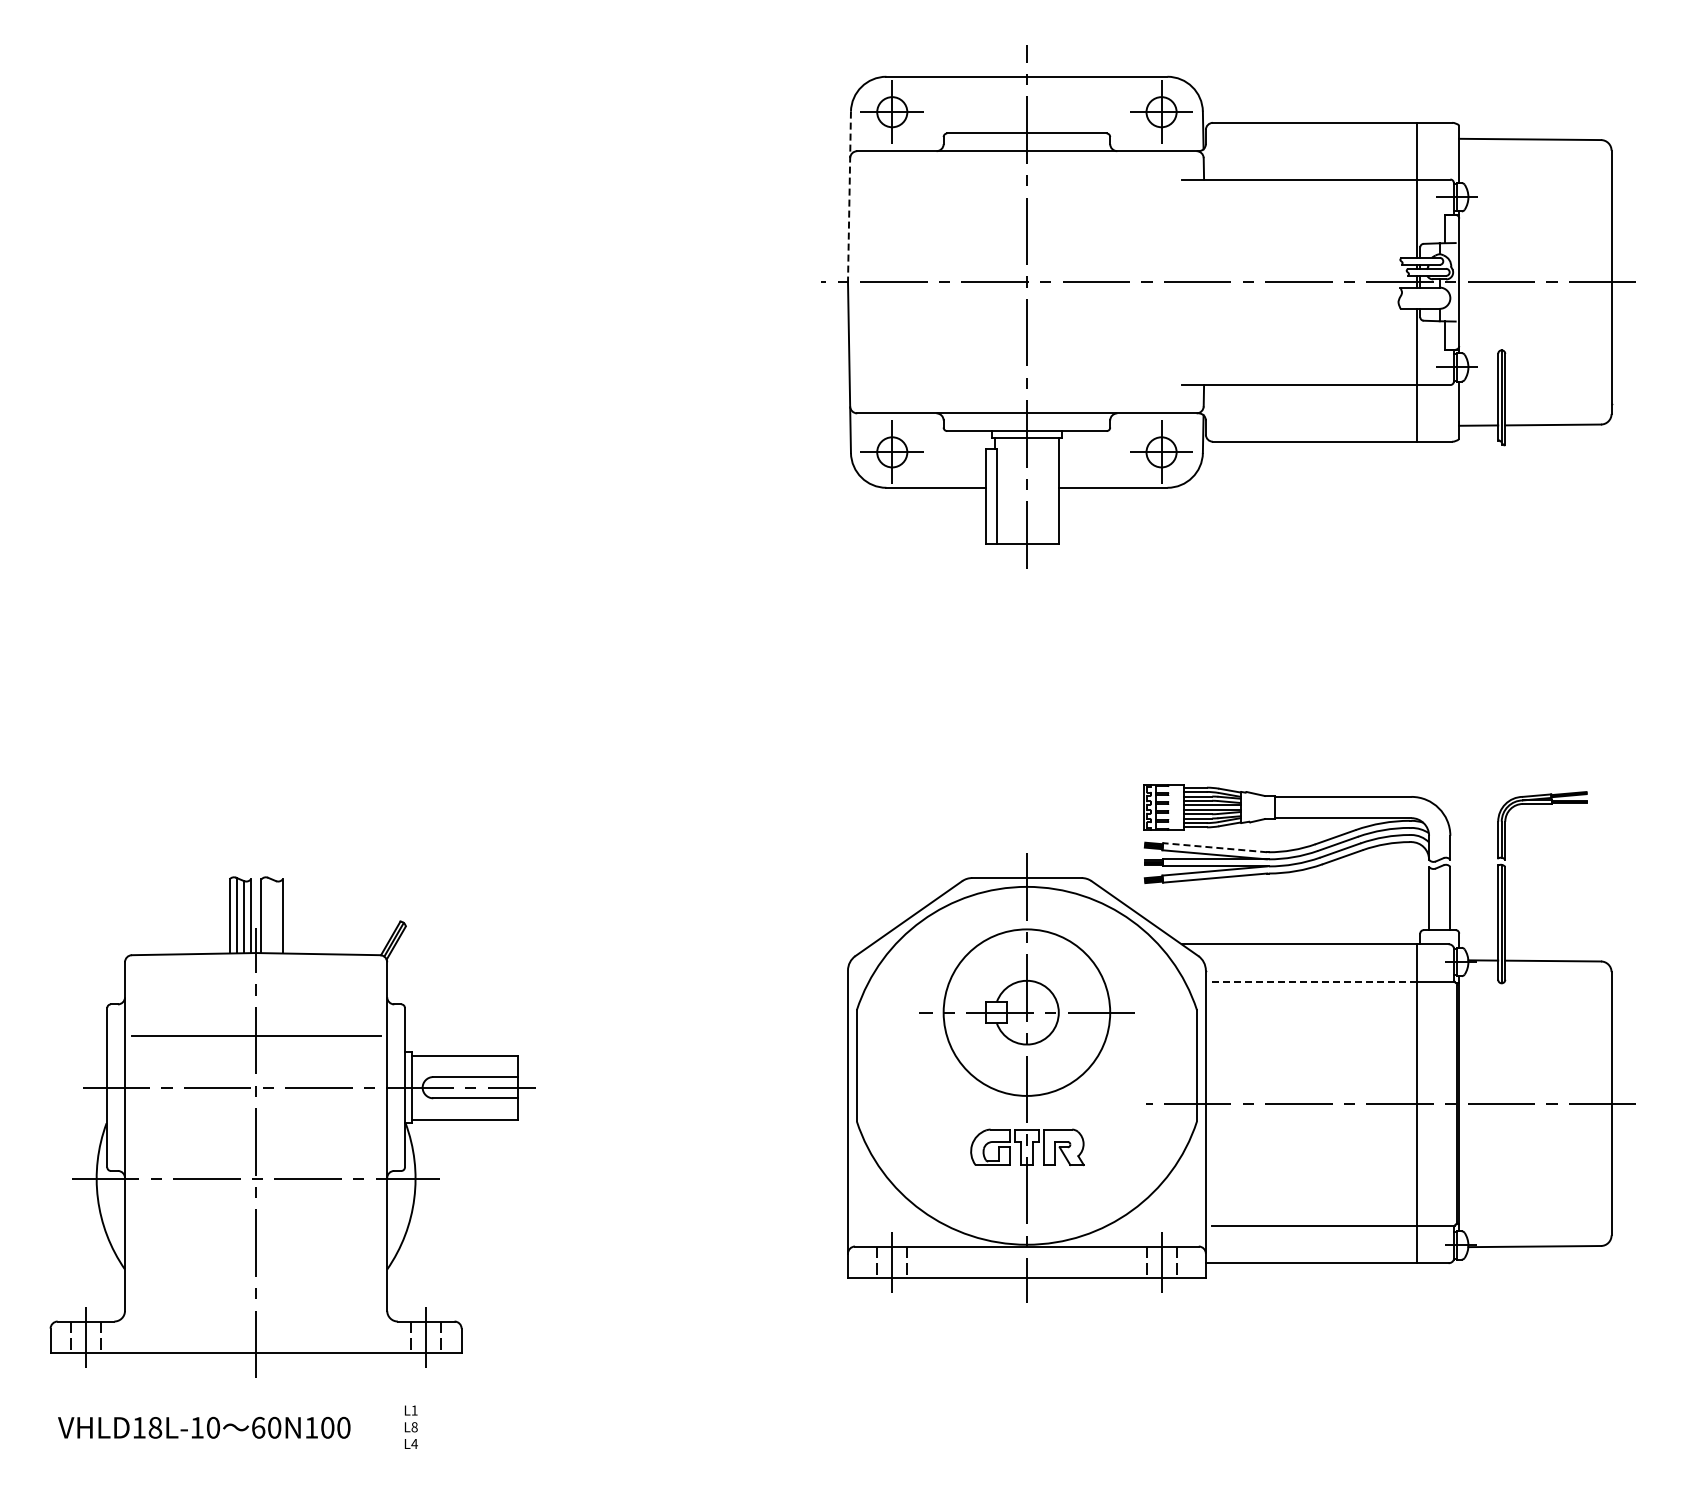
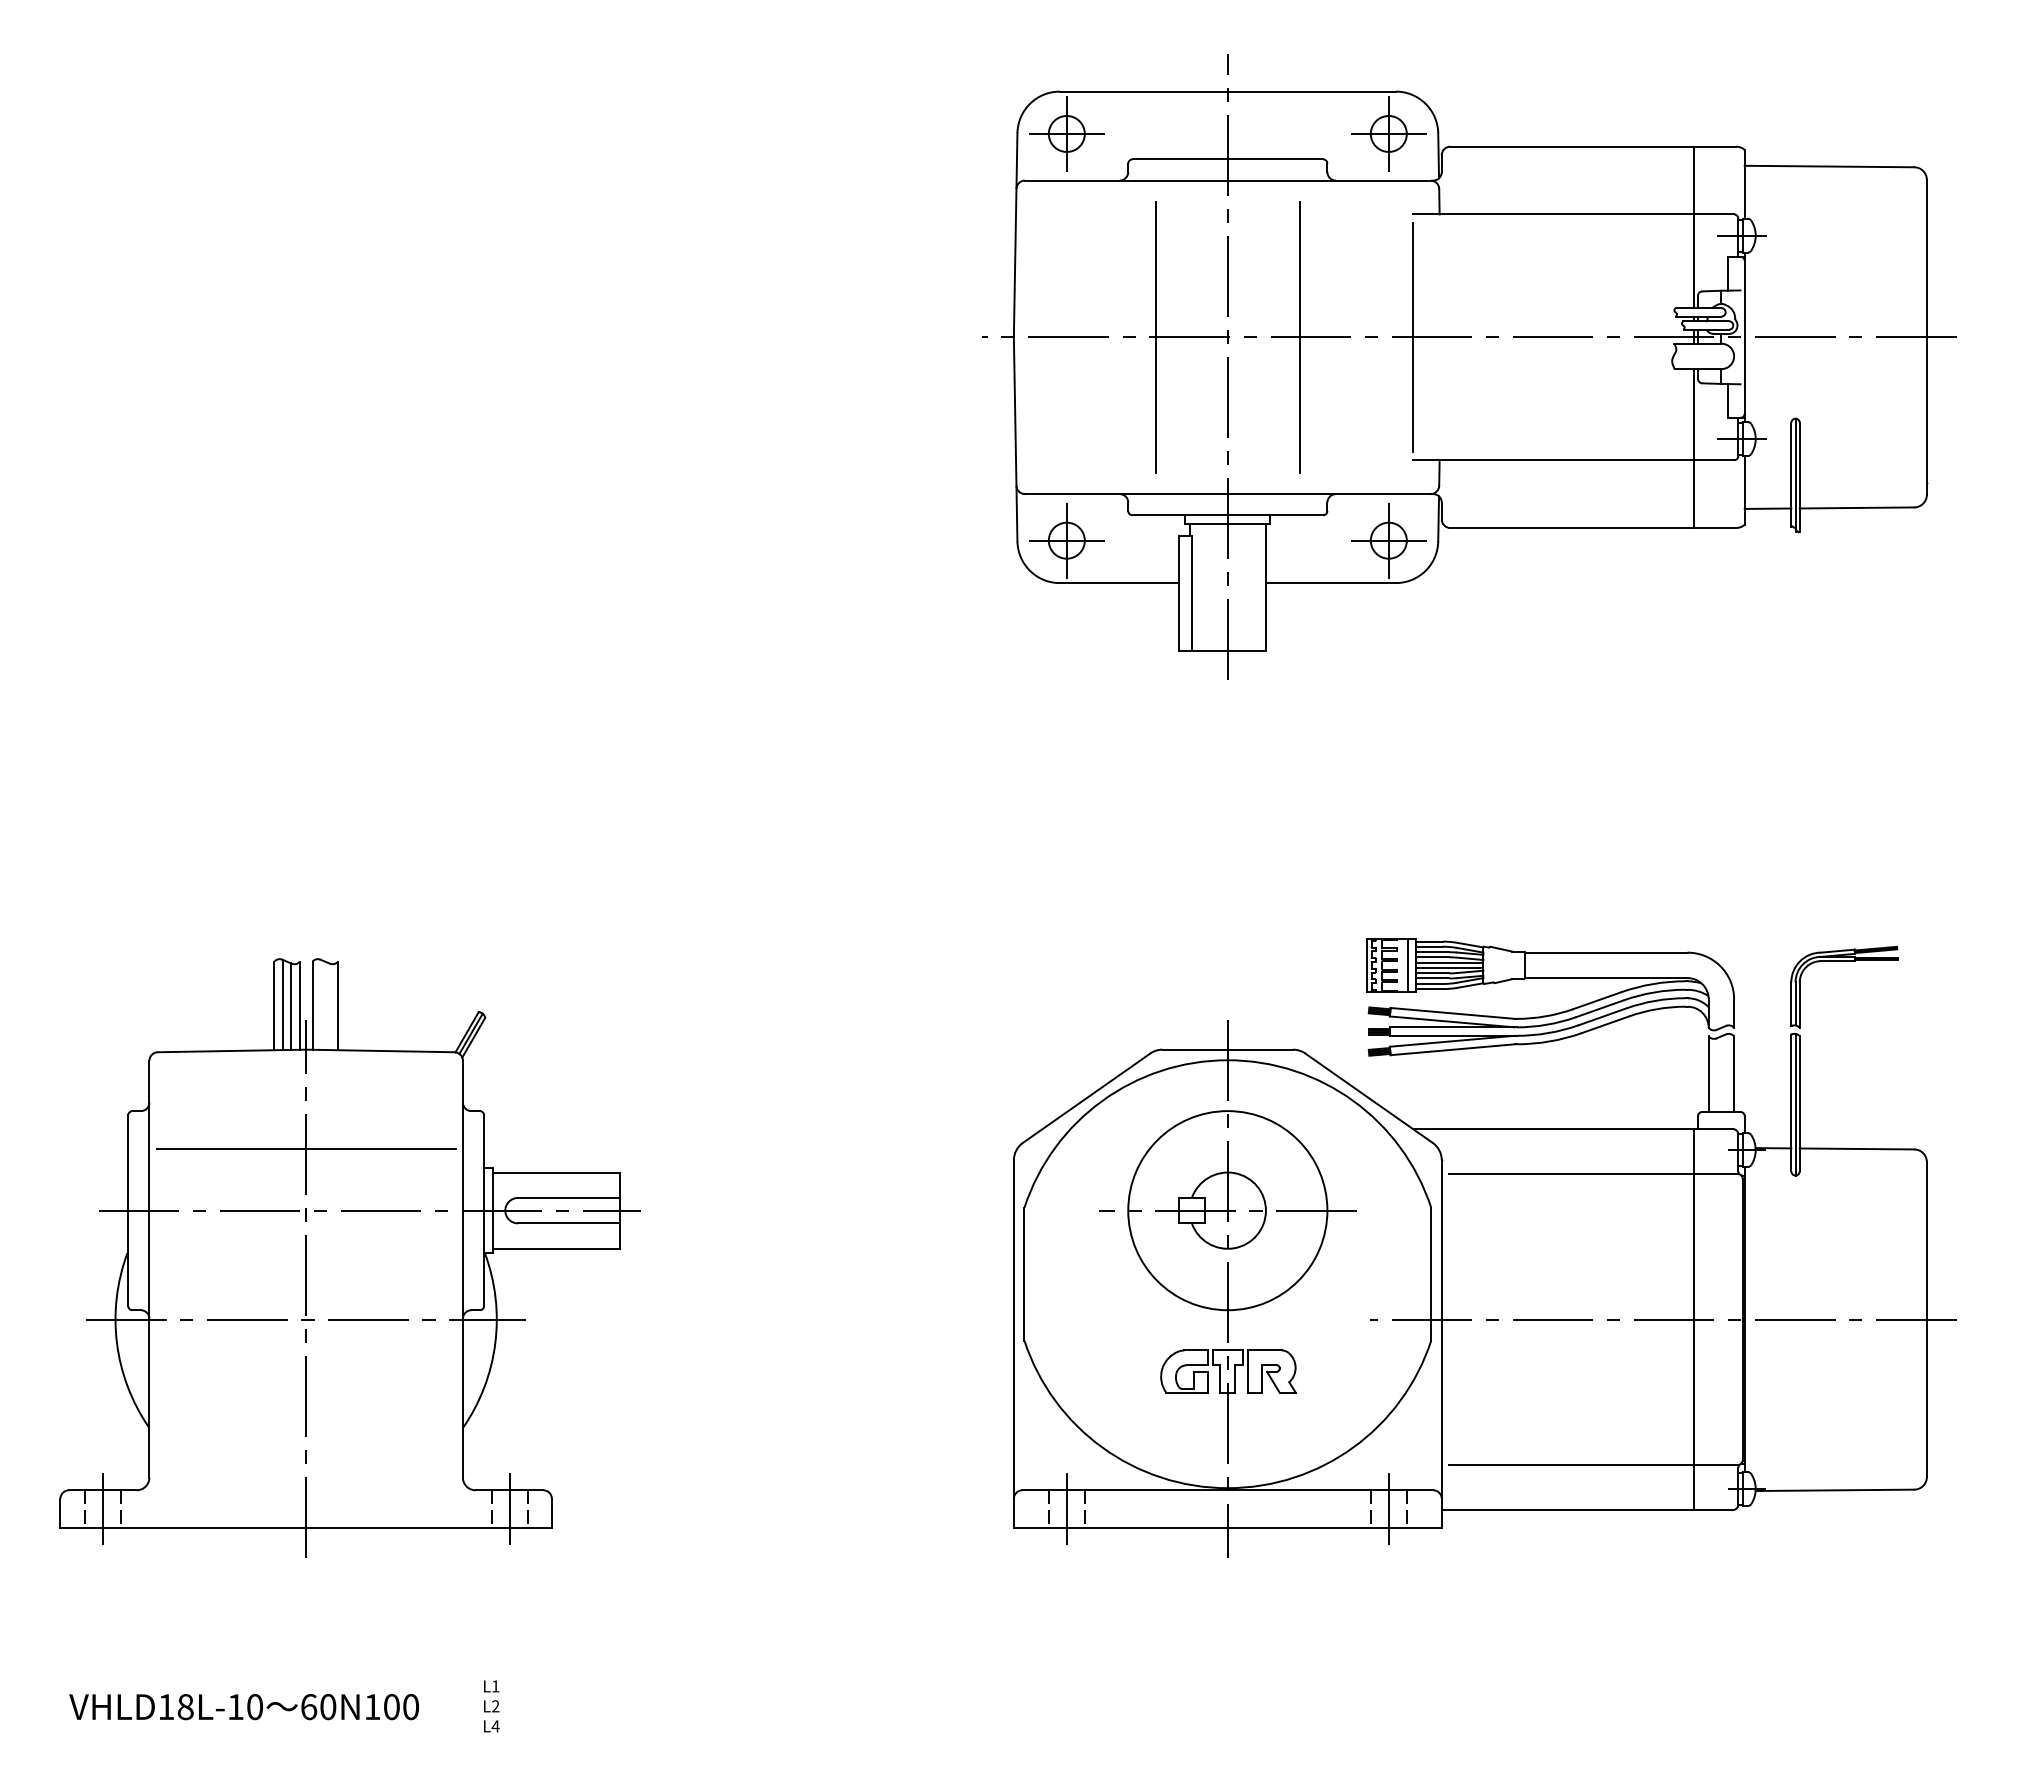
line: (849, 197) -> (1015, 235), dashed -> solid
line: (966, 281) -> (1155, 336), added
line: (1087, 281) -> (1300, 336), added
line: (1181, 281) -> (1412, 336), added
line: (1177, 807) -> (1407, 965), added
line: (1214, 847) -> (1452, 1013), dashed -> solid
line: (1314, 981) -> (1571, 1173), dashed -> solid
part: (292, 1126) -> (349, 1257), moved
text: (414, 1427) -> (495, 1706), L8 -> L2

